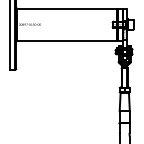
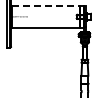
line: (66, 9) -> (45, 6), solid -> dashed

